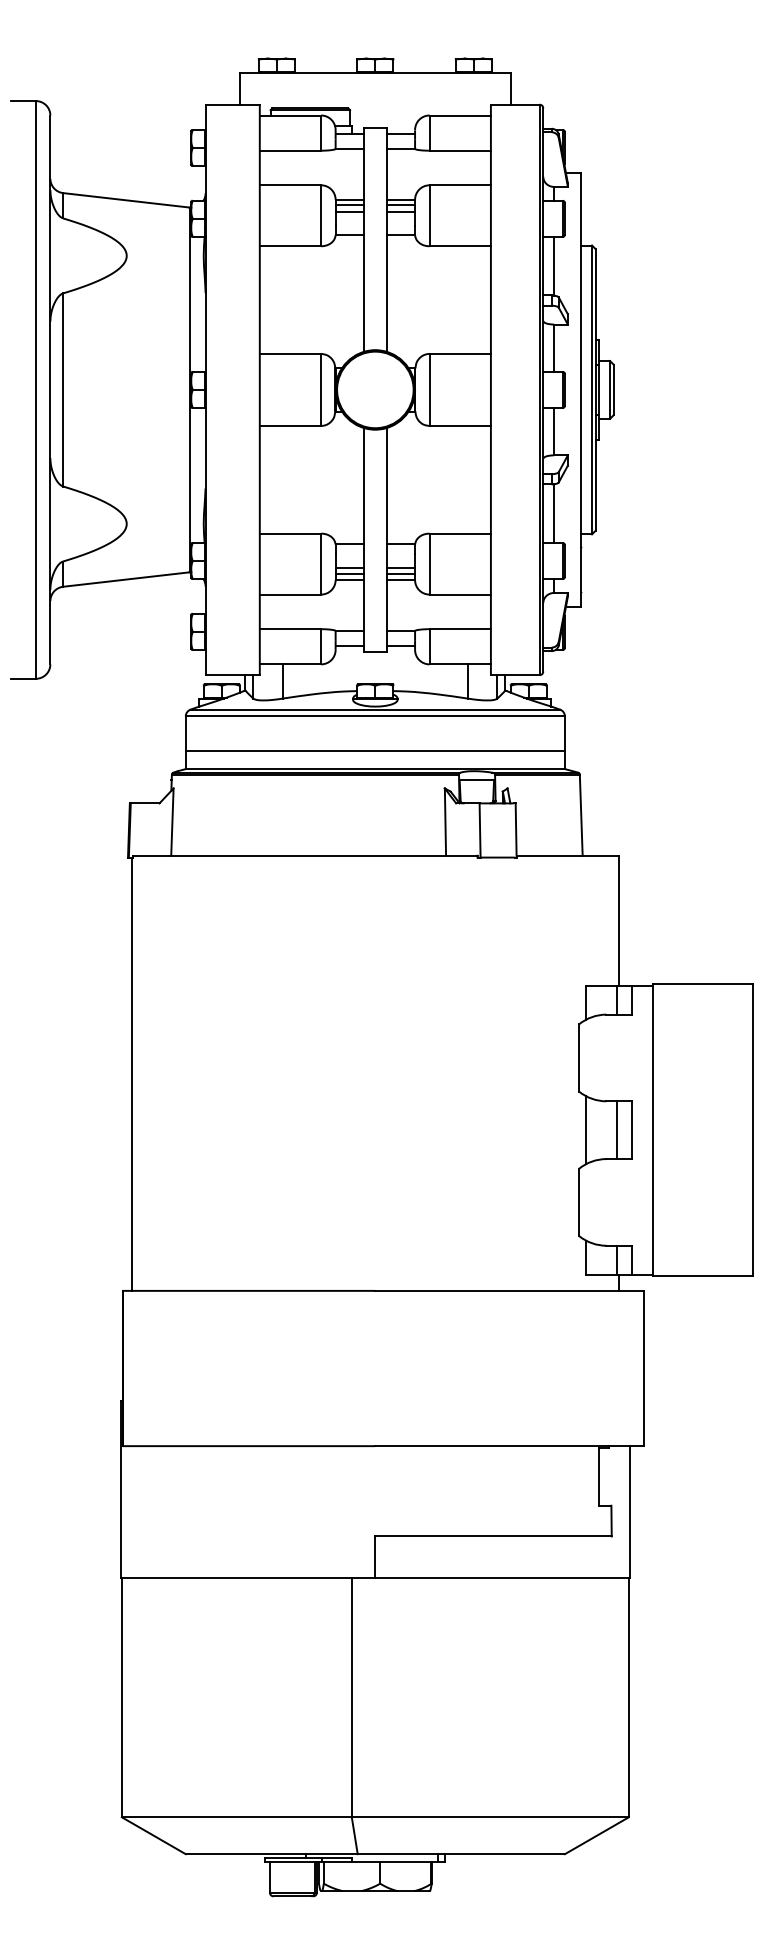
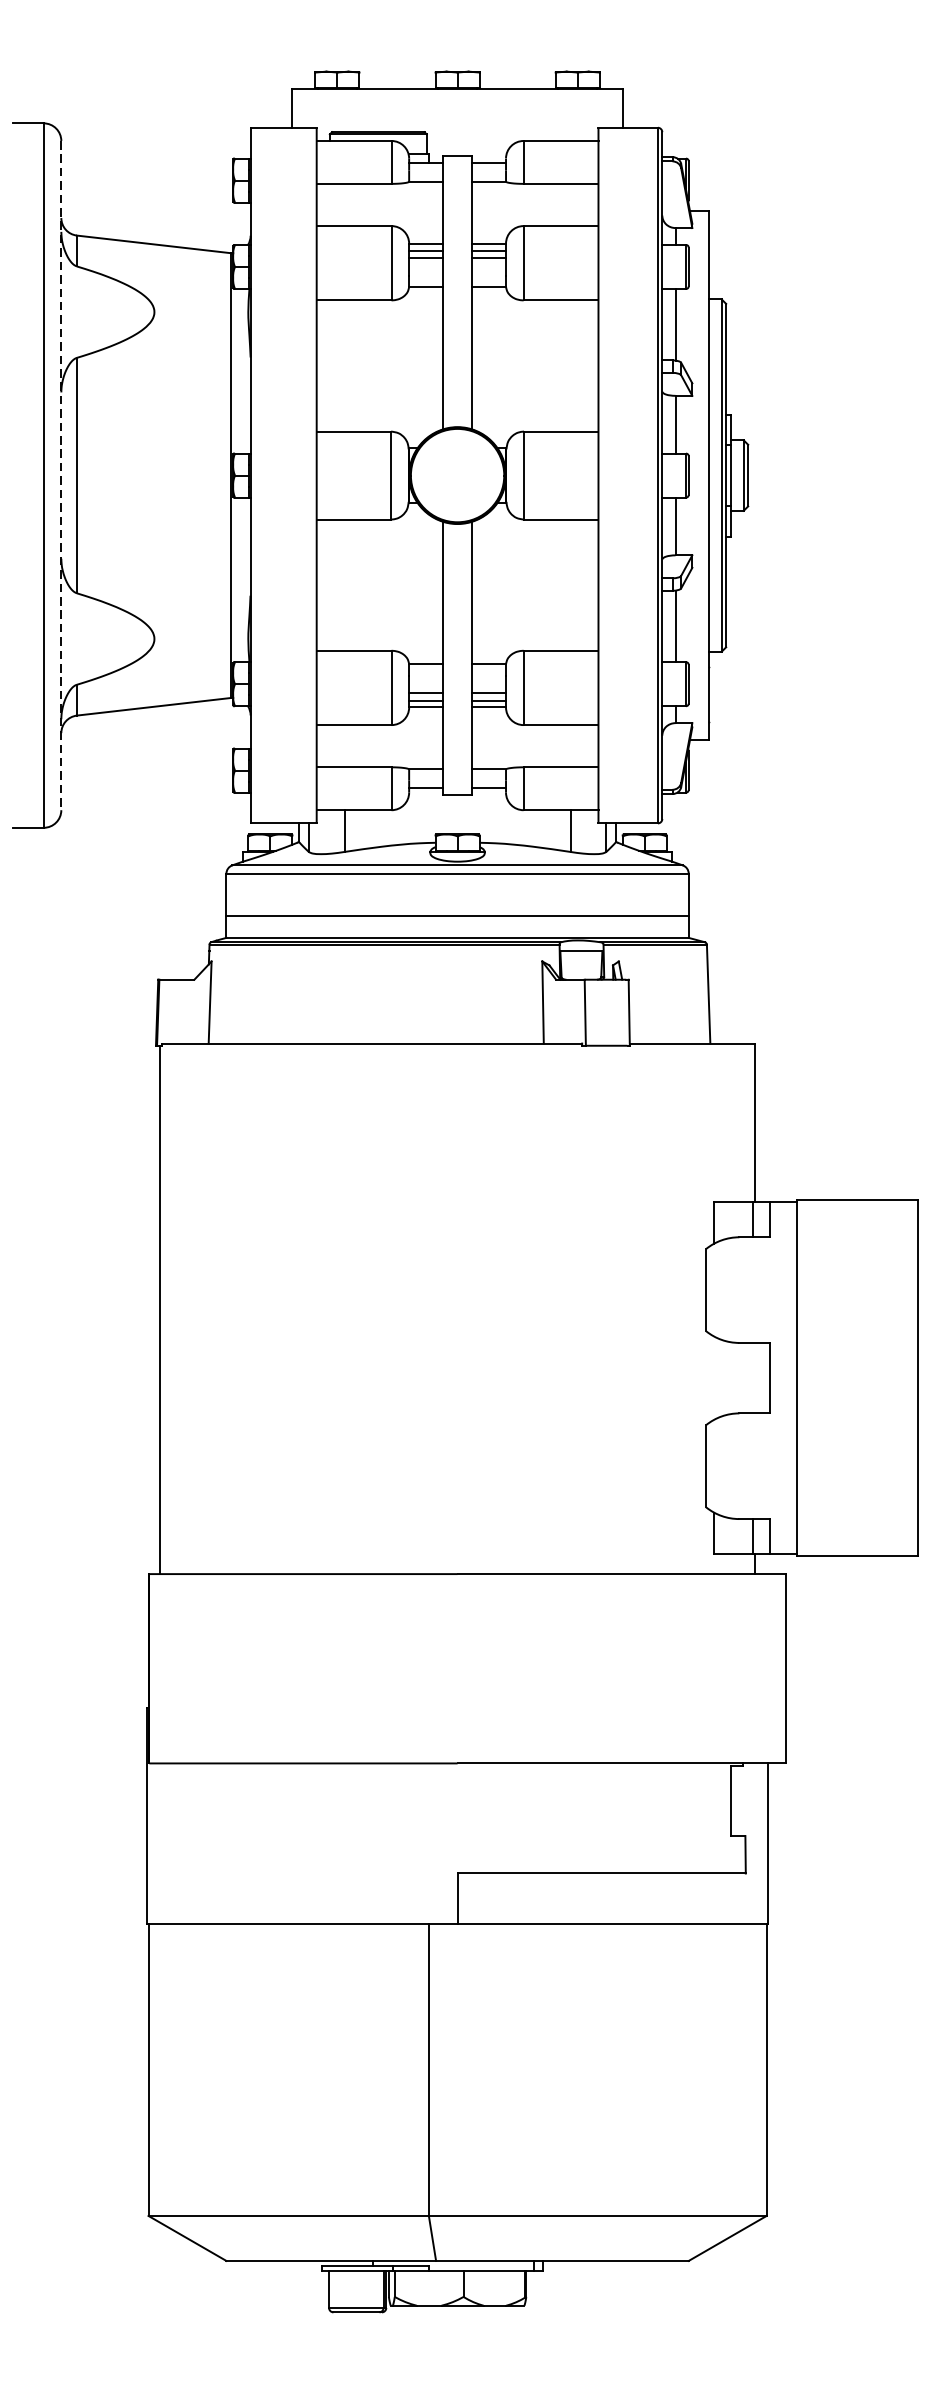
line: (50, 390) -> (61, 476), solid -> dashed
line: (585, 1130) -> (713, 1378), removed
line: (617, 1130) -> (752, 1378), removed

